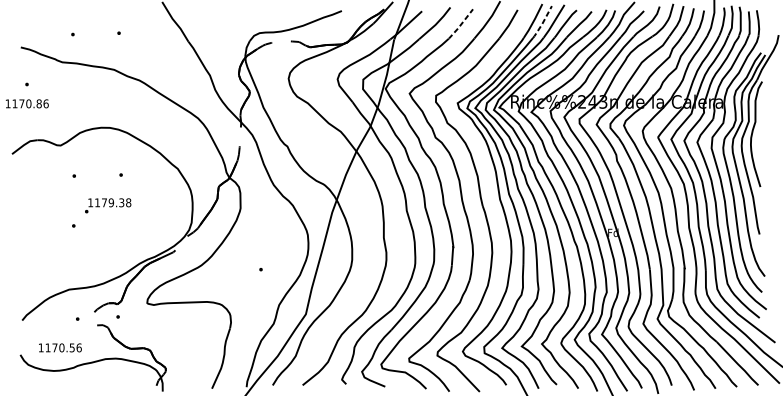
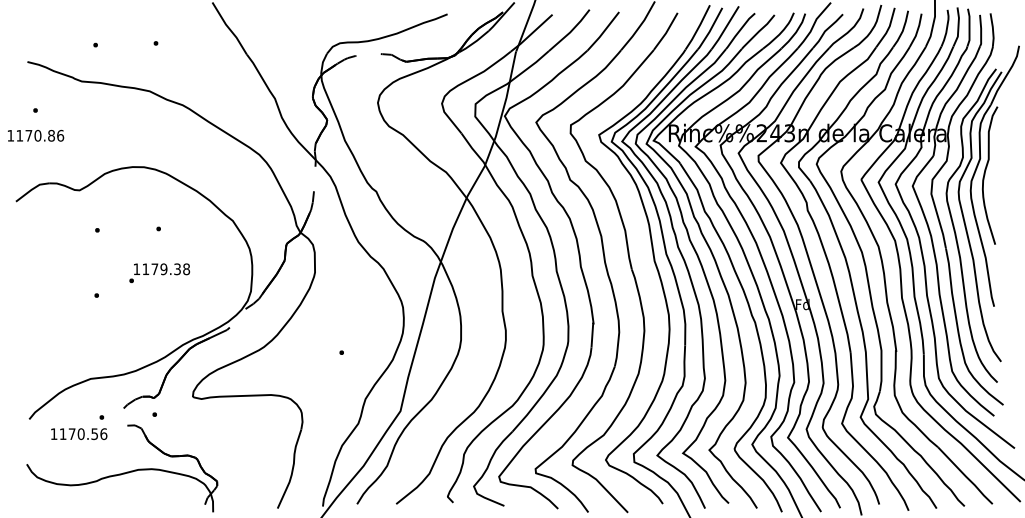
line: (542, 23) -> (710, 30), dashed -> solid
line: (461, 24) -> (603, 32), dashed -> solid
text: (107, 206) -> (159, 273), moved
text: (60, 347) -> (79, 433), moved

